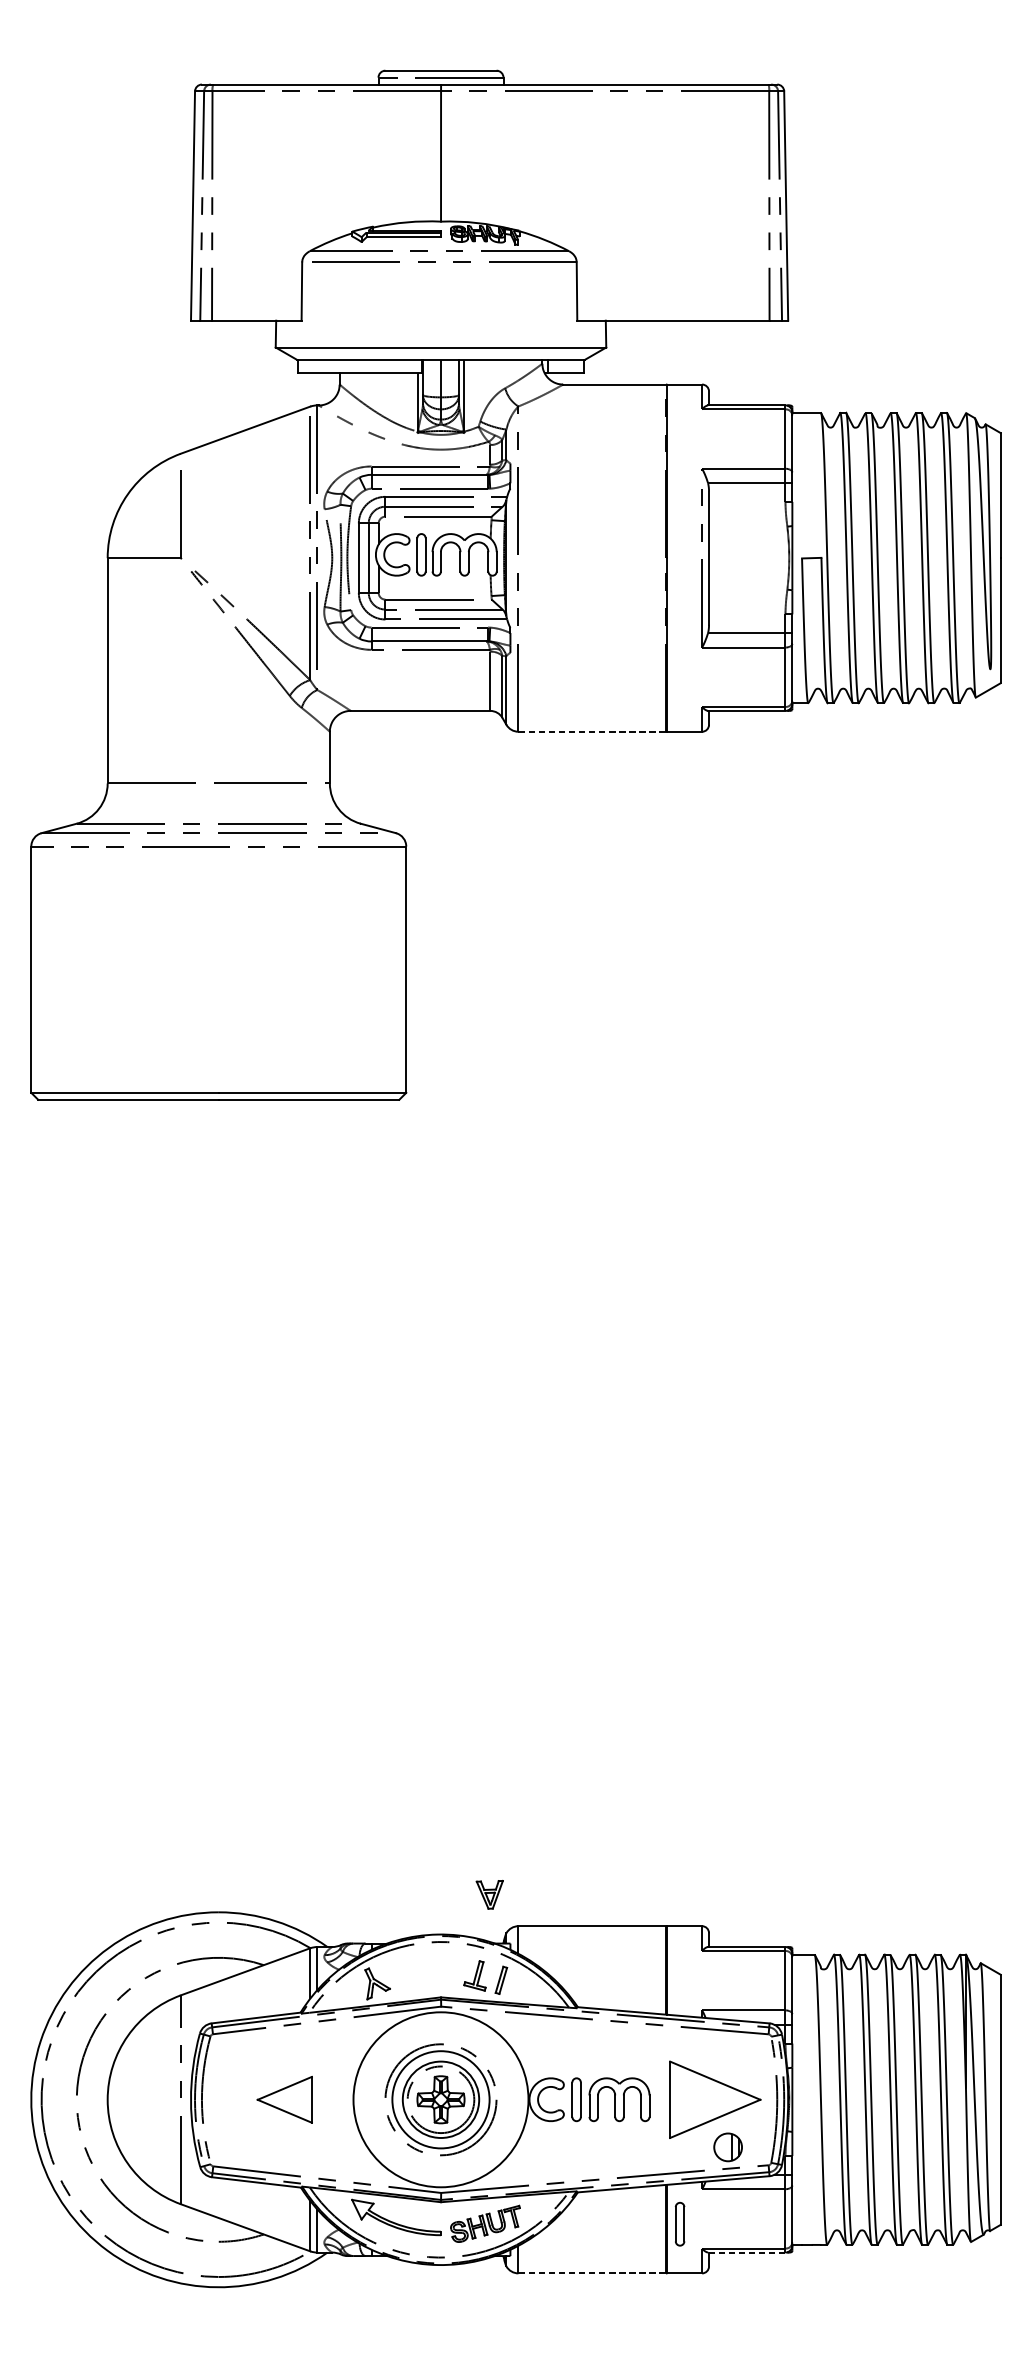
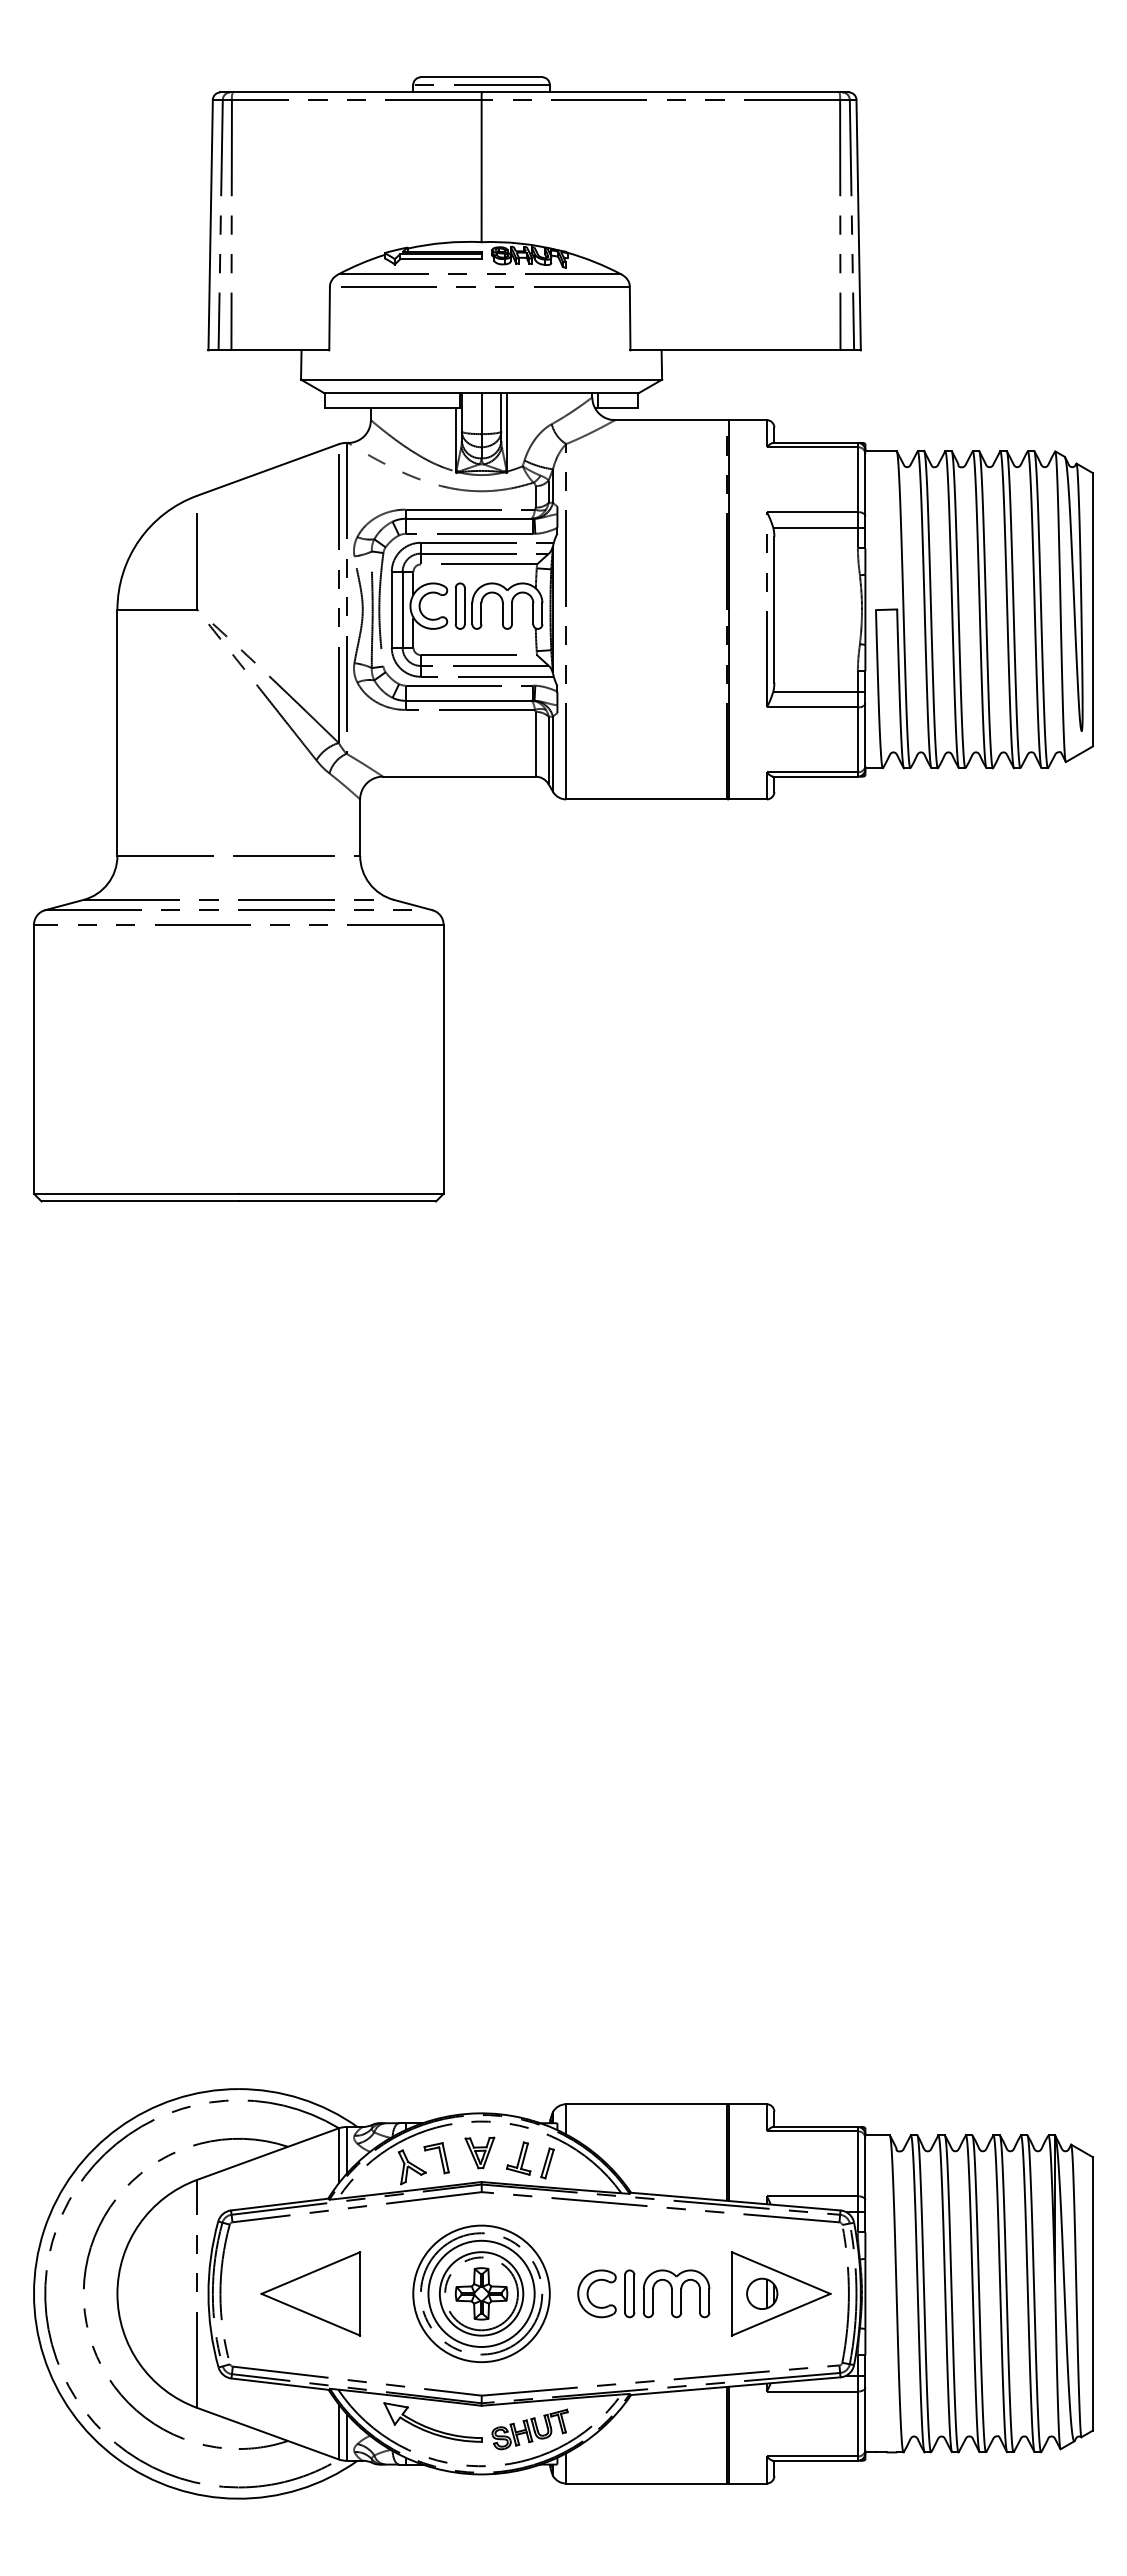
line: (591, 731) -> (646, 799), dashed -> solid
part: (489, 1894) -> (479, 2152), moved
part: (399, 1975) -> (436, 2158), added
part: (284, 2099) -> (310, 2293), size x1.67
circle: (440, 2099) -> (481, 2293), size x0.71
part: (728, 2147) -> (762, 2293), moved
part: (679, 2223) -> (742, 2429), removed
line: (746, 2252) -> (815, 2460), dashed -> solid
line: (591, 2273) -> (646, 2483), dashed -> solid

